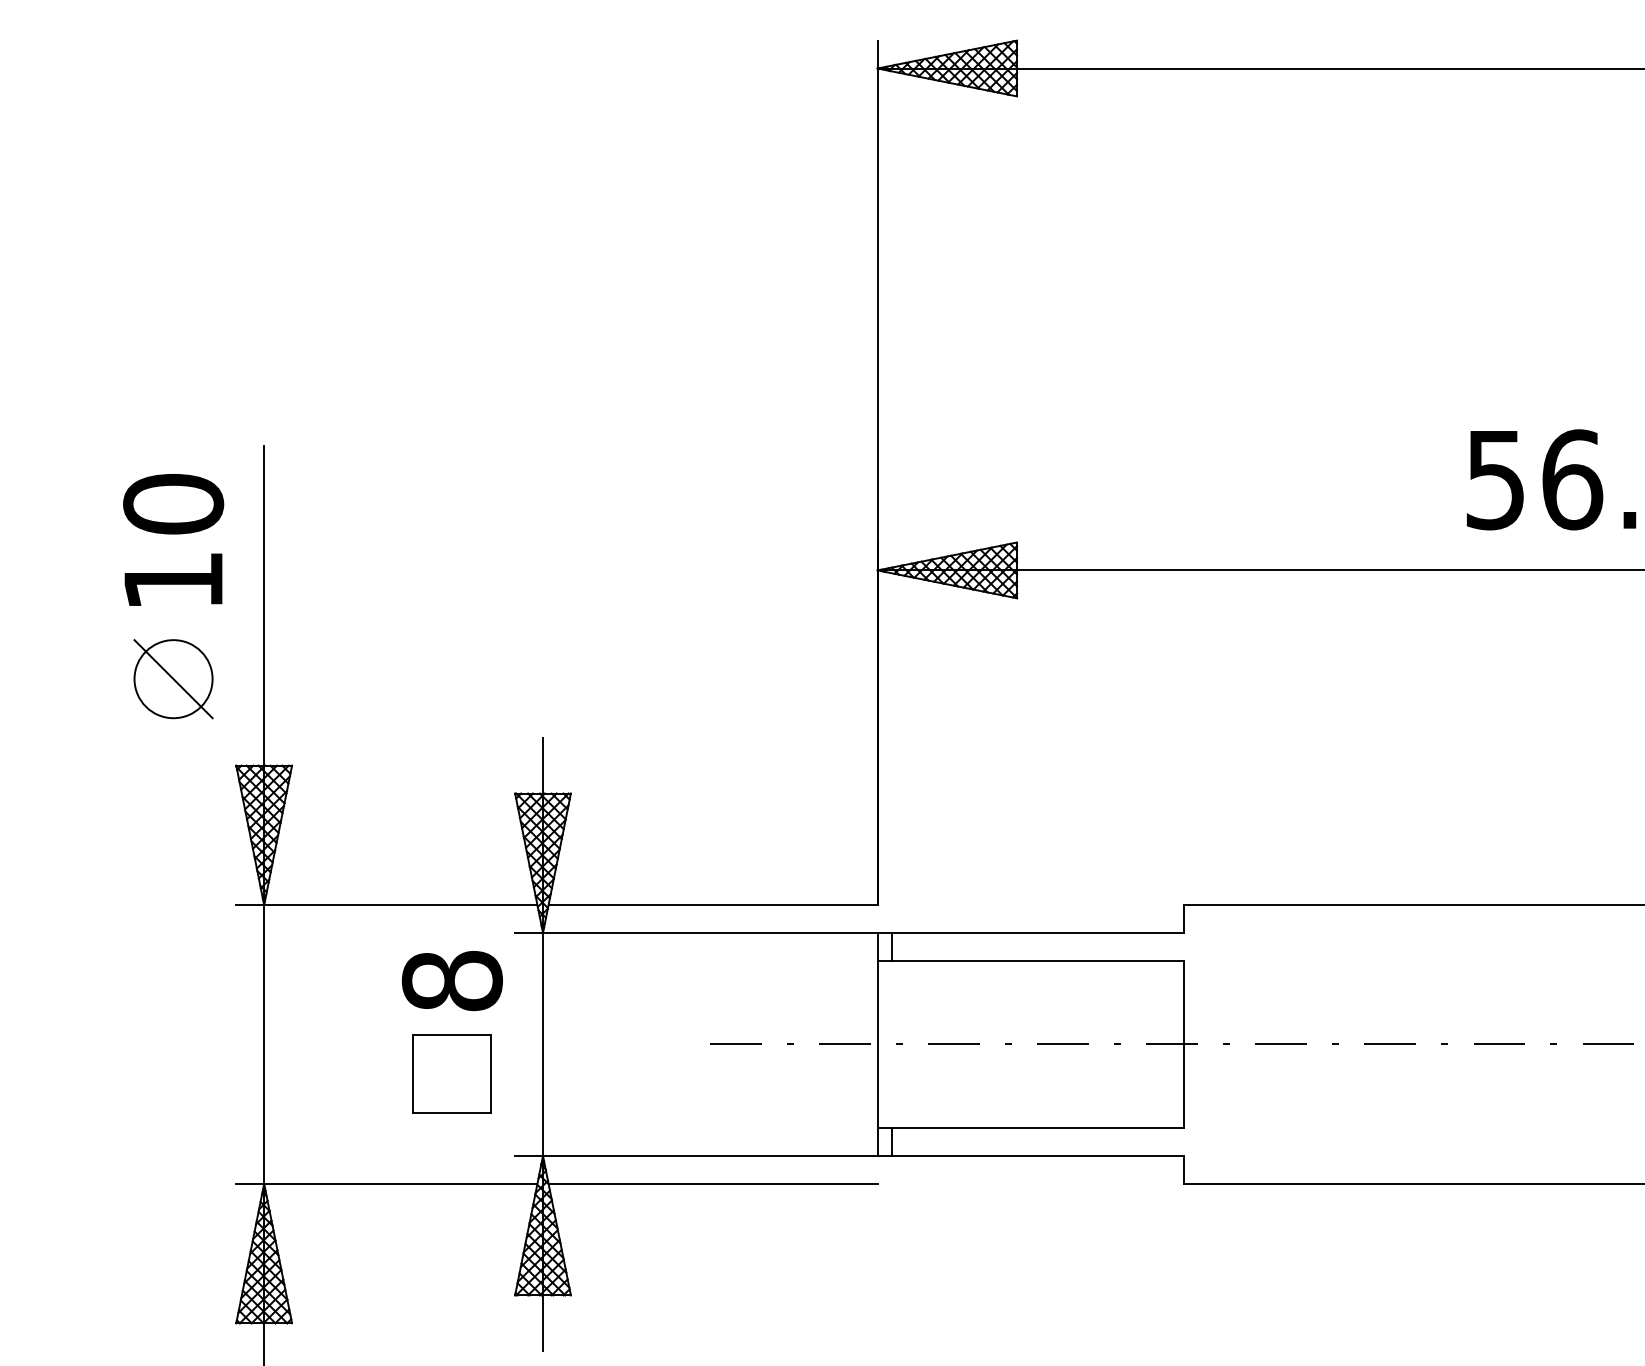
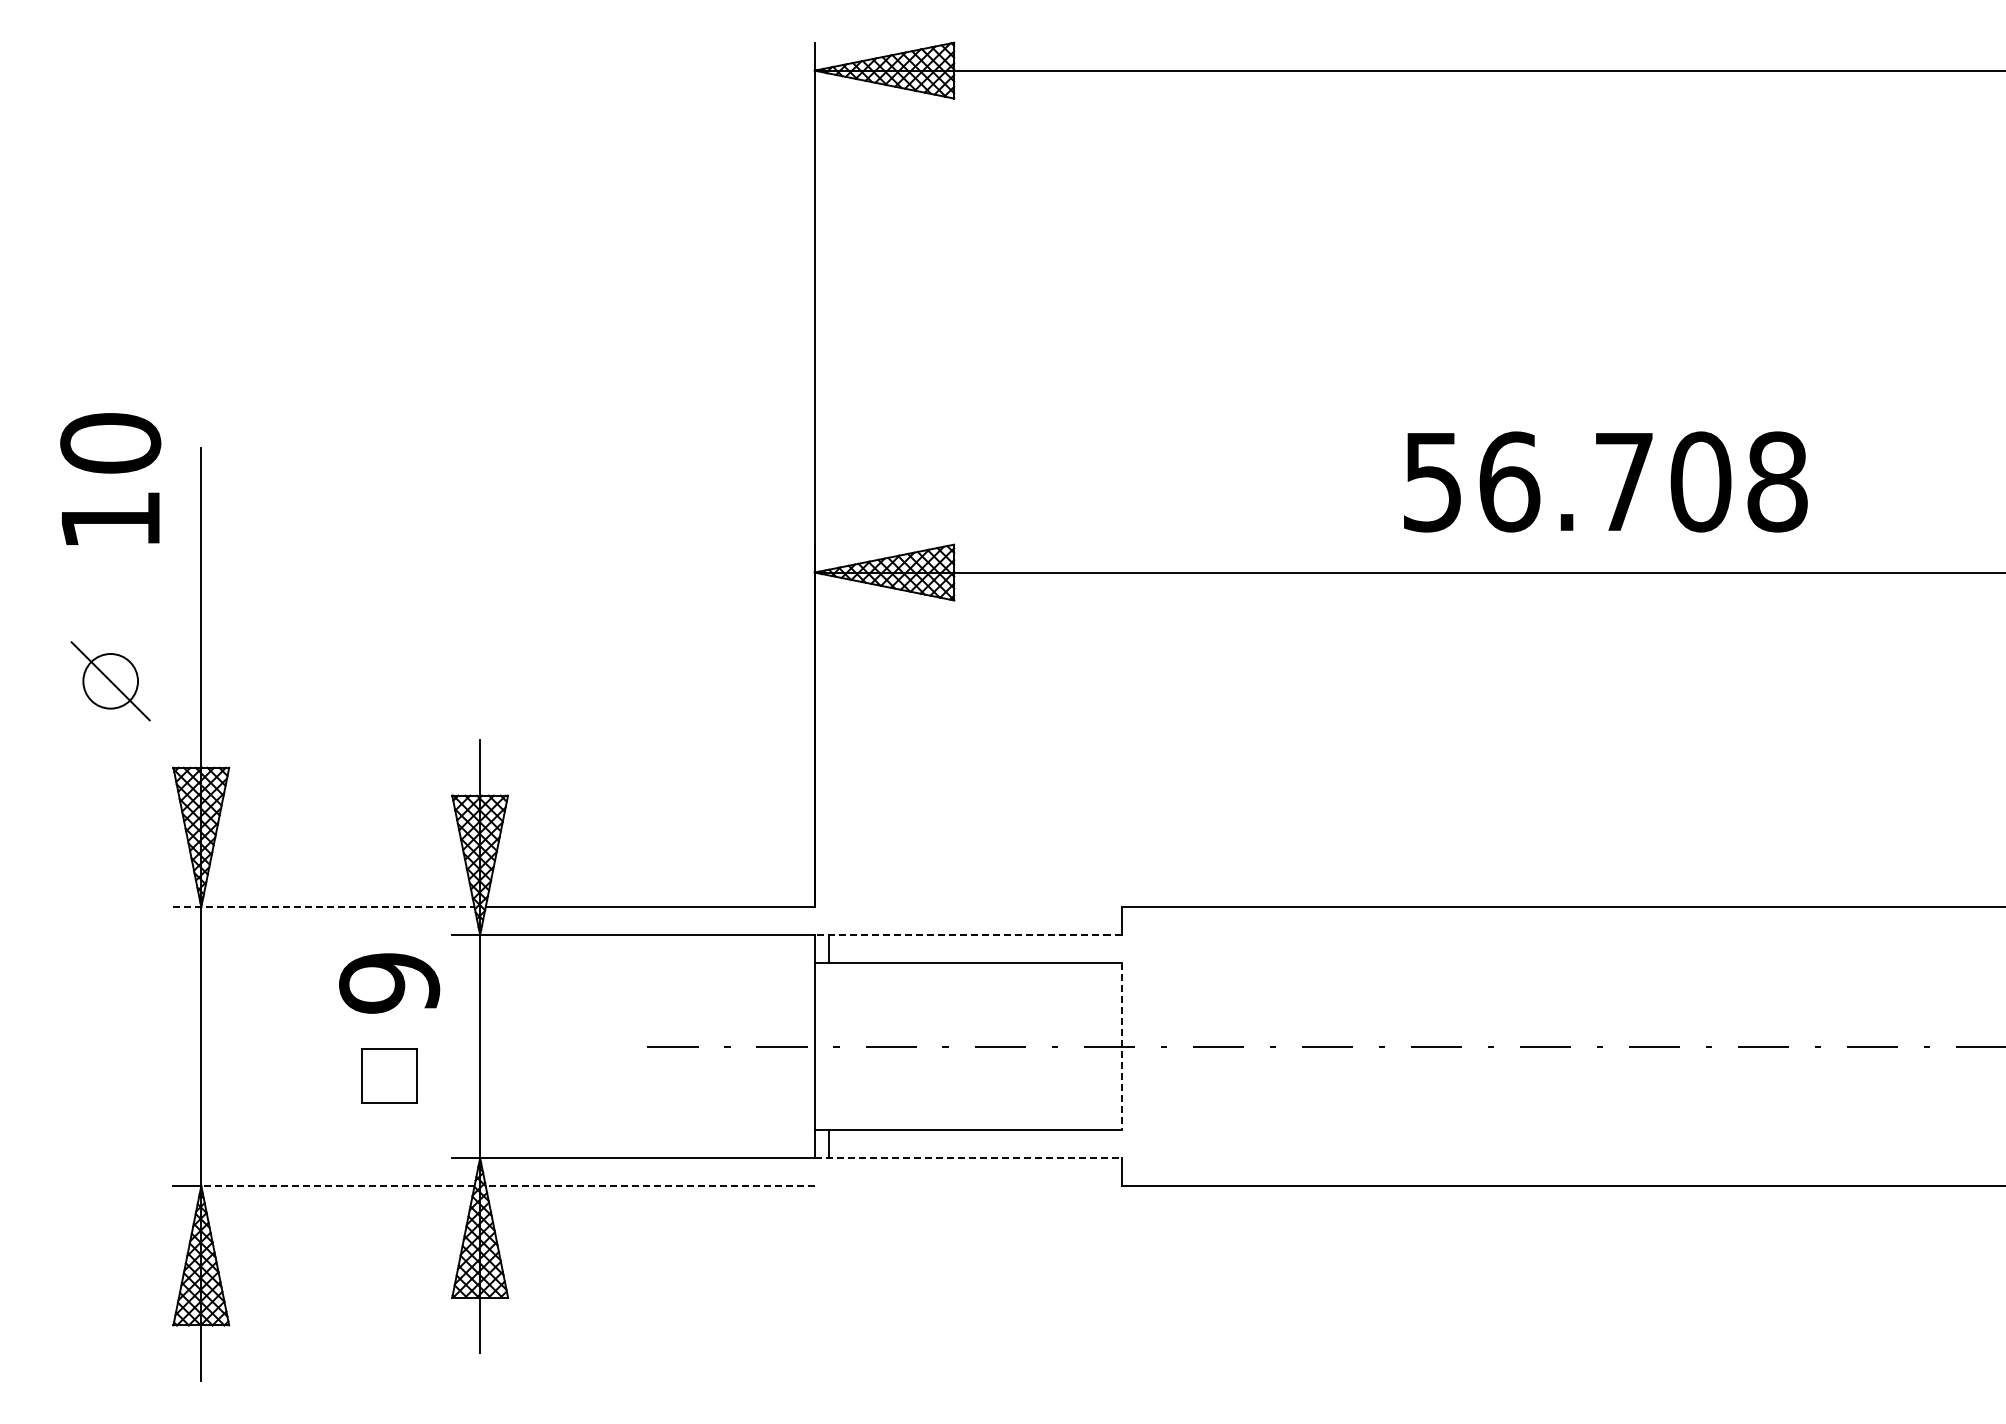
text: (173, 539) -> (110, 478), moved
circle: (173, 679) -> (110, 681), size x0.7
line: (387, 905) -> (324, 907), solid -> dashed
line: (1030, 933) -> (967, 935), solid -> dashed
text: (452, 981) -> (389, 983), 8 -> 9
line: (1184, 1044) -> (1121, 1046), solid -> dashed
part: (452, 1073) -> (389, 1075), size x0.7
line: (1031, 1156) -> (968, 1158), solid -> dashed
line: (400, 1184) -> (337, 1186), solid -> dashed
line: (713, 1184) -> (650, 1186), solid -> dashed

